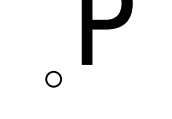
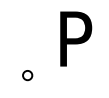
part: (53, 79) -> (27, 75), moved

